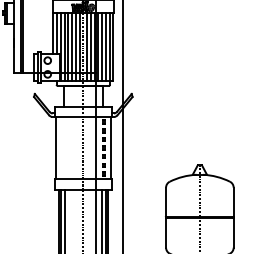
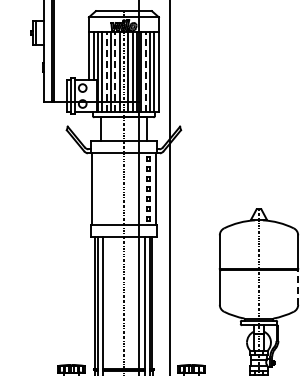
line: (68, 47) -> (106, 72), solid -> dashed
line: (76, 47) -> (115, 72), solid -> dashed
line: (101, 47) -> (145, 72), solid -> dashed
line: (233, 231) -> (298, 286), solid -> dashed

